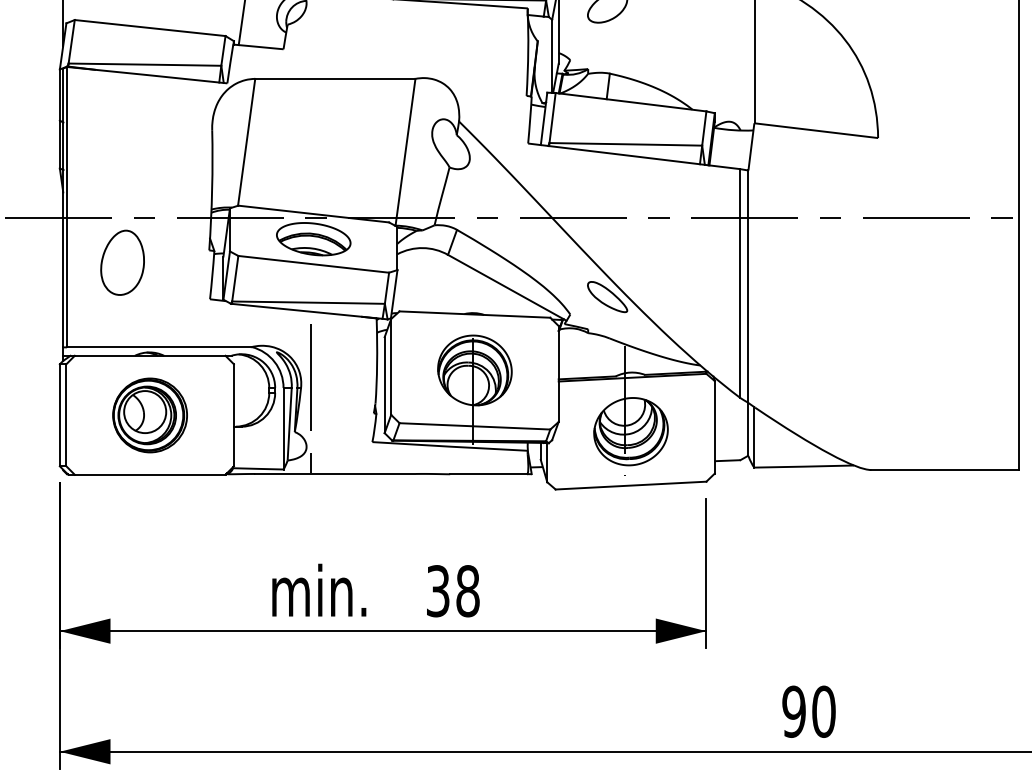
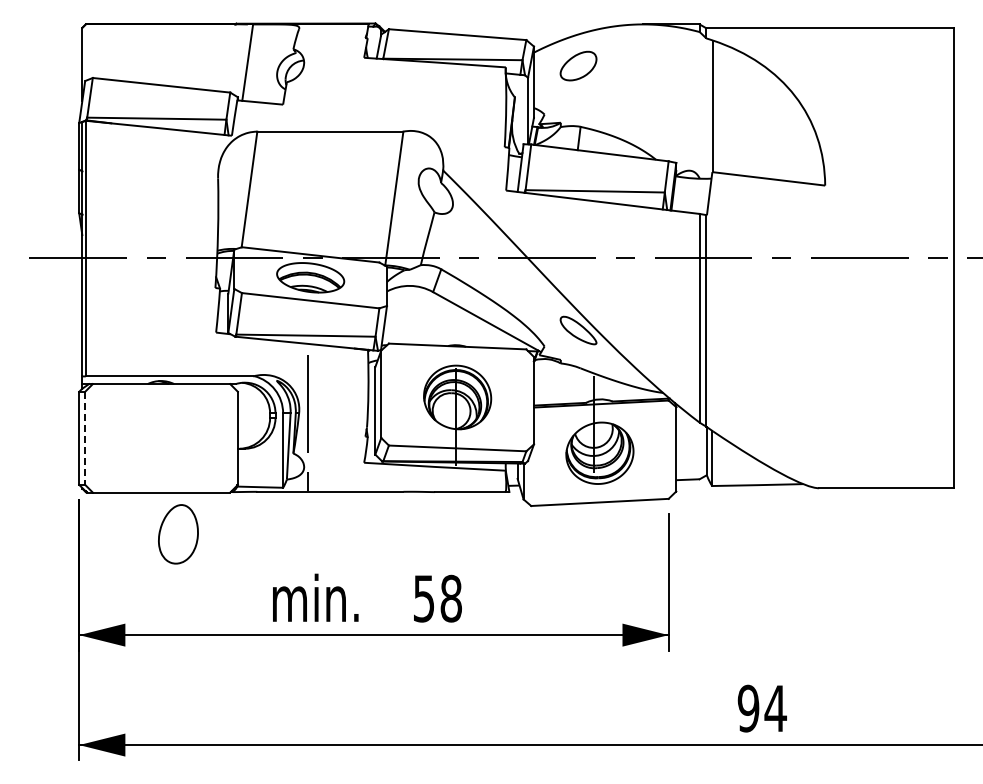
part: (122, 263) -> (178, 534), moved
line: (66, 415) -> (85, 438), solid -> dashed
part: (150, 415) -> (161, 438), removed
text: (438, 589) -> (424, 597), 38 -> 58
text: (823, 711) -> (775, 708), 90 -> 94

